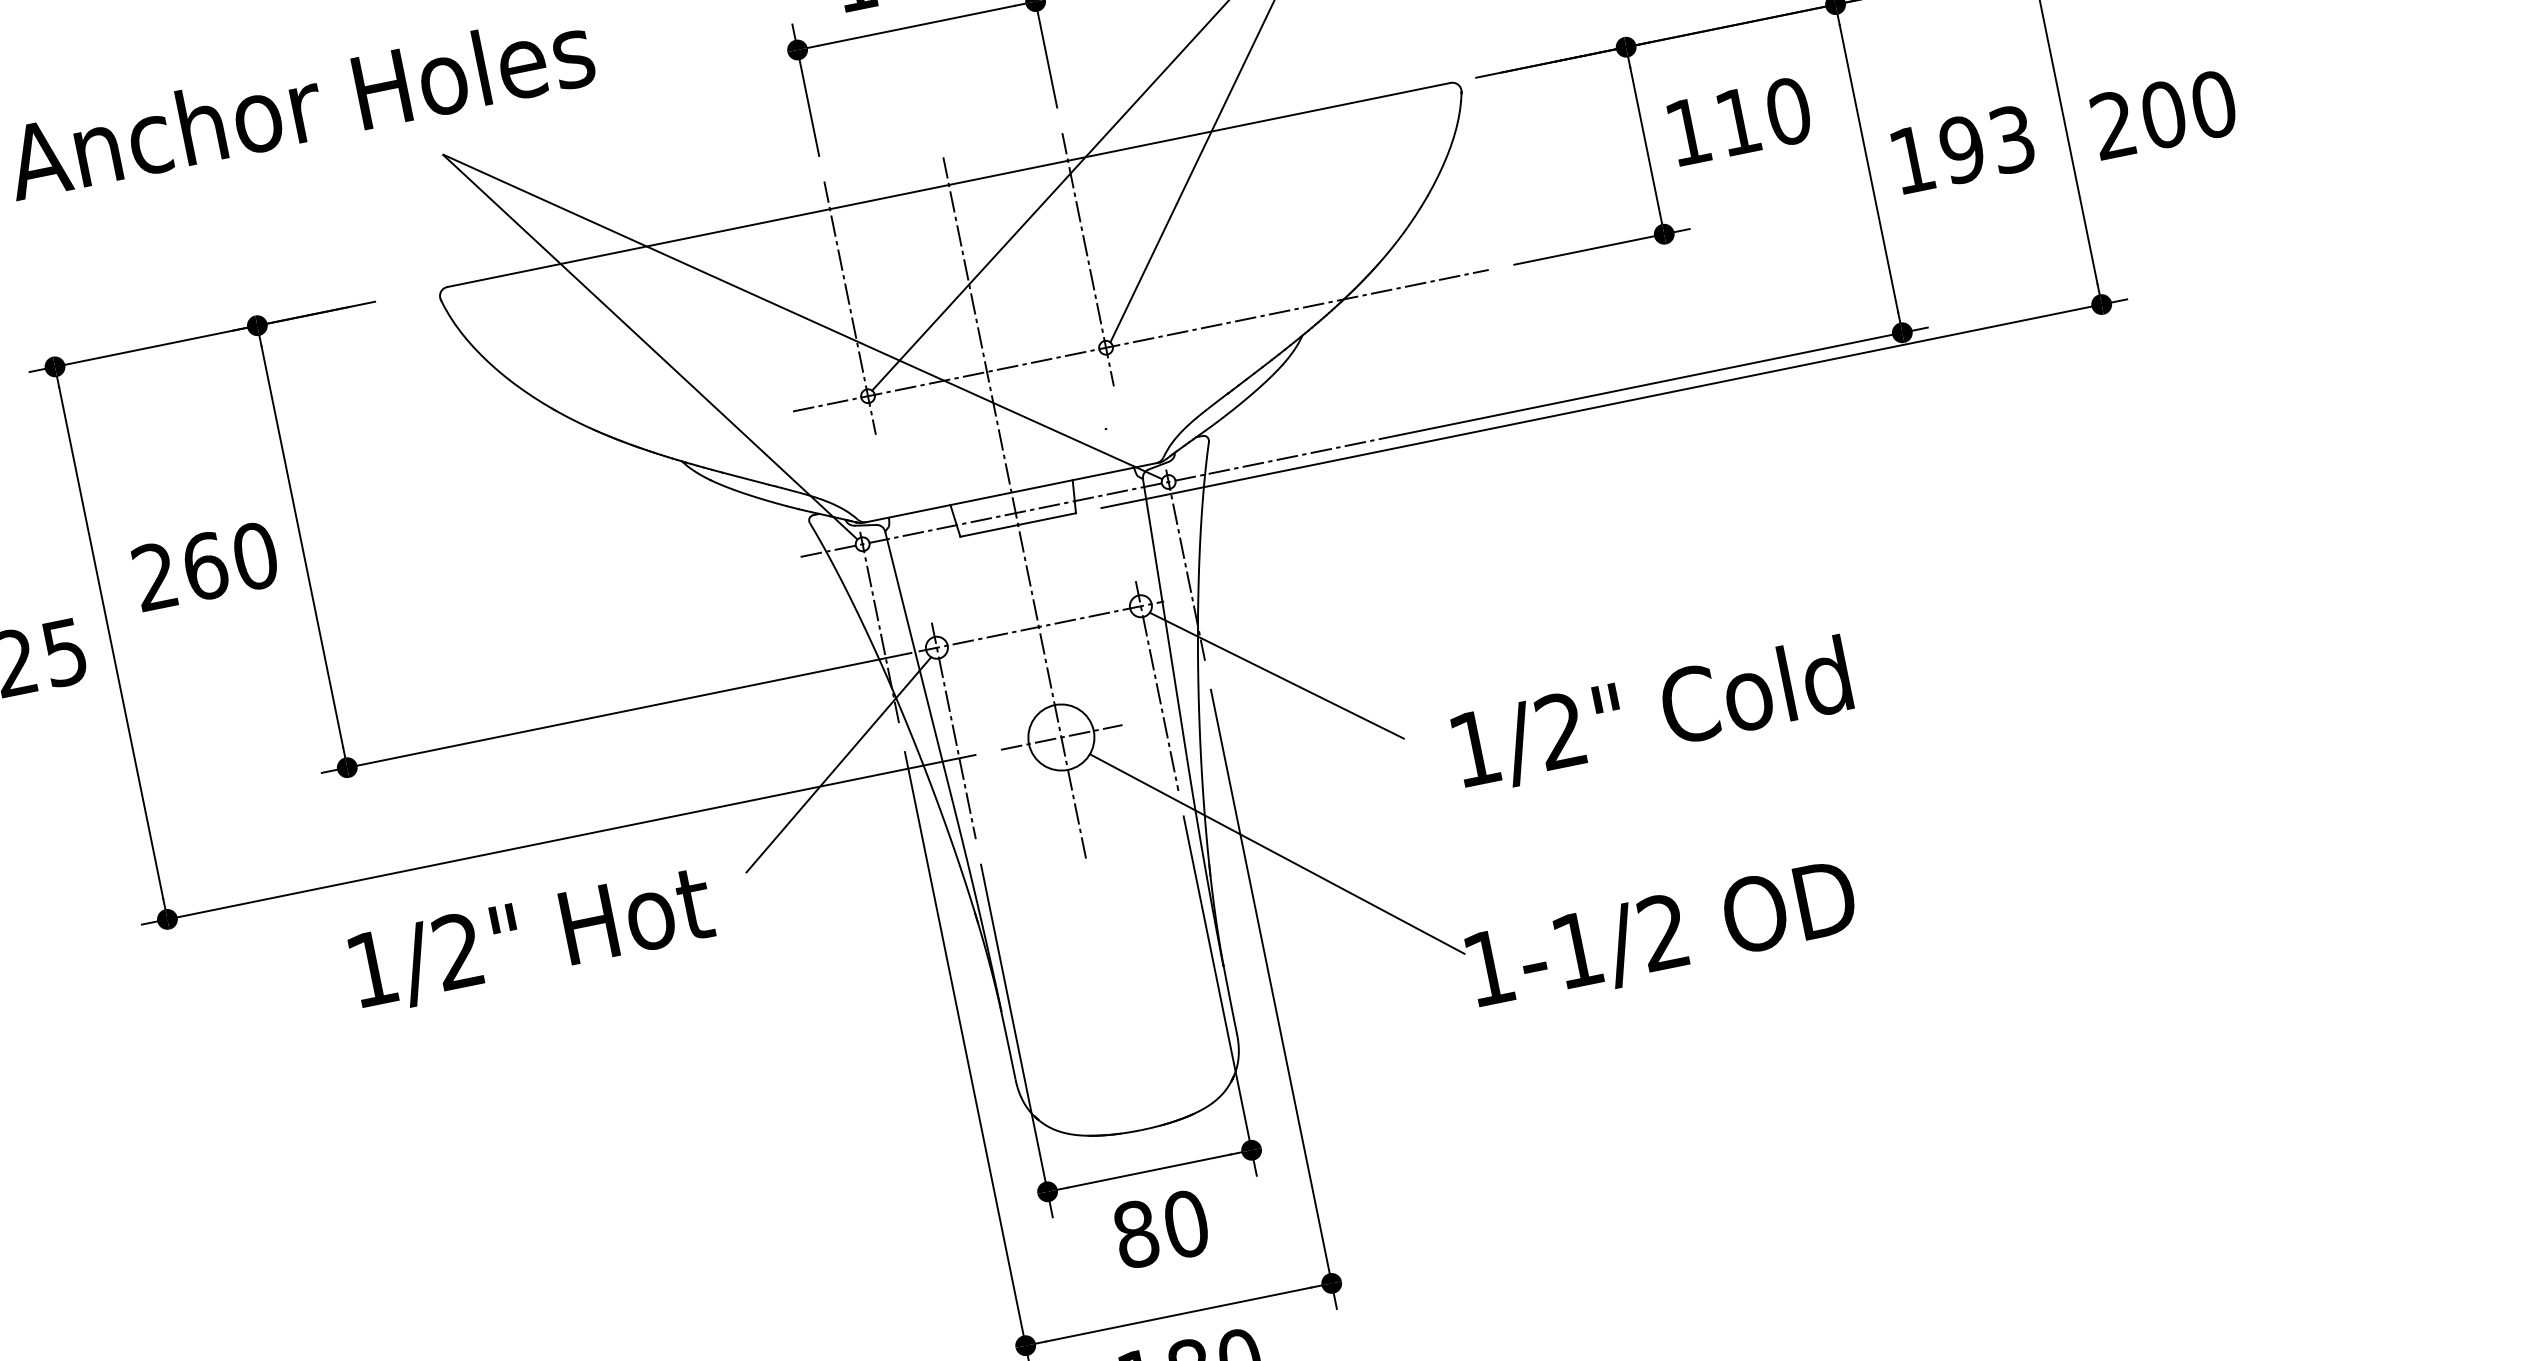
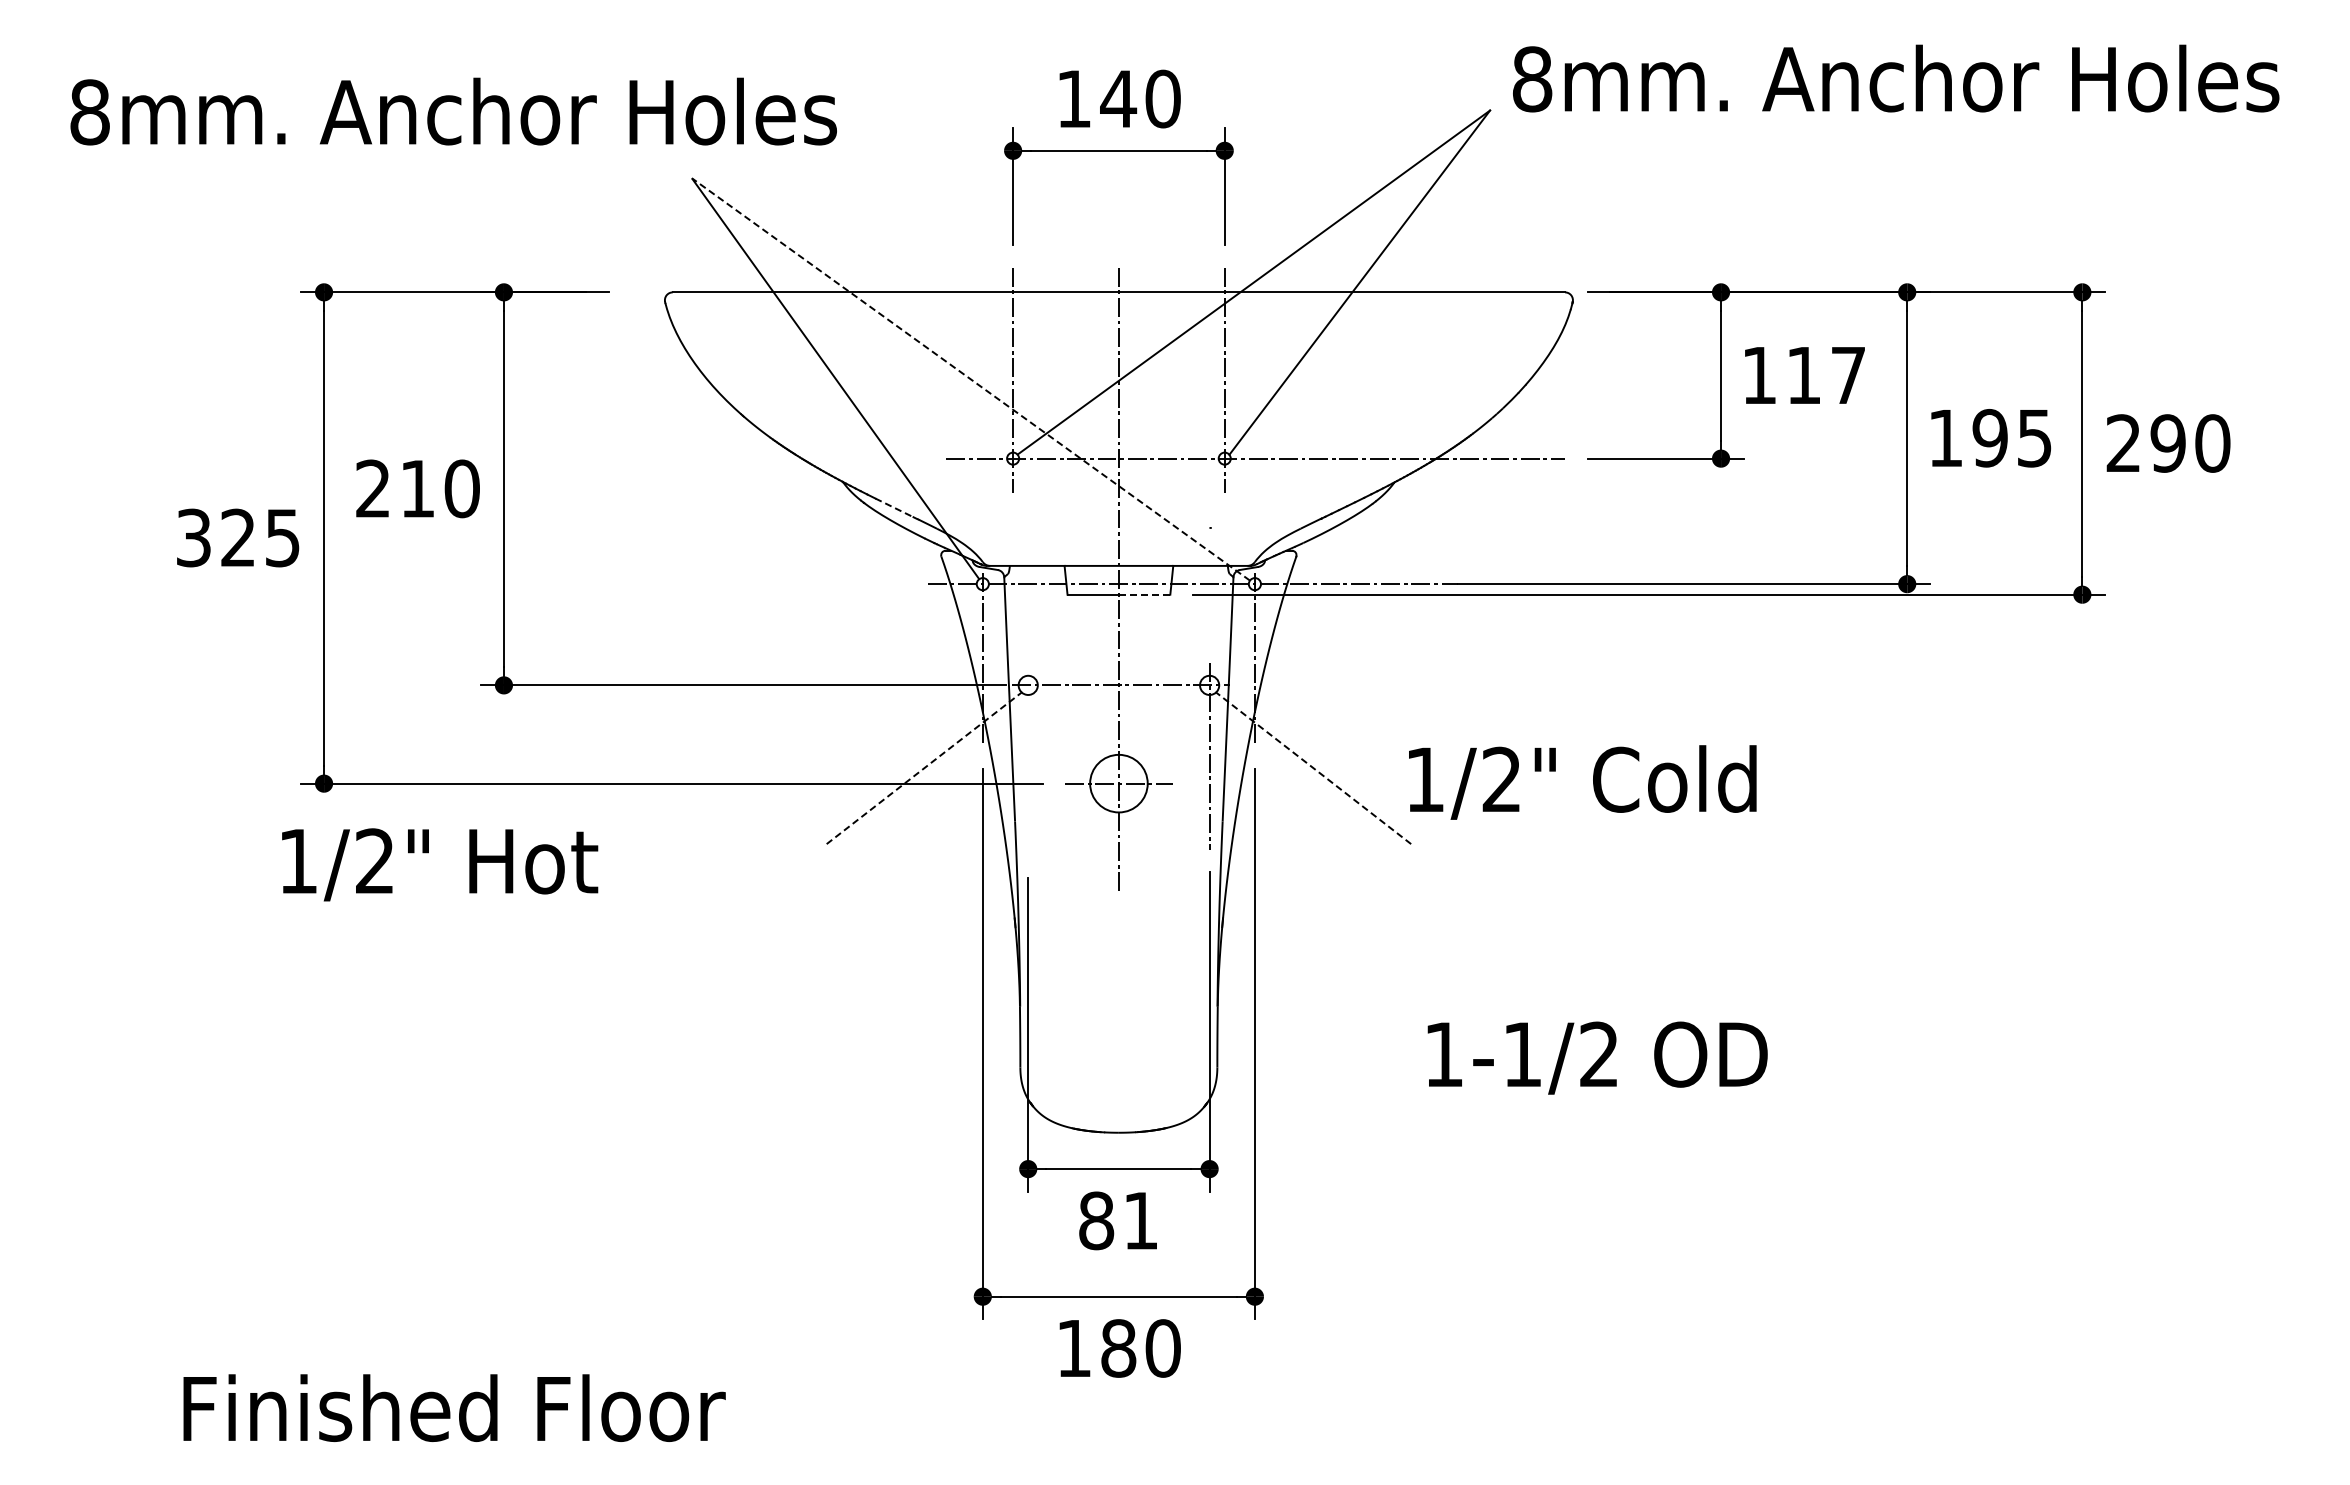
text: (1788, 111) -> (1848, 375), 110 -> 117
text: (2162, 115) -> (2167, 443), 200 -> 290
text: (2011, 138) -> (2034, 437), 193 -> 195
line: (801, 316) -> (970, 379), solid -> dashed
line: (745, 478) -> (894, 507), solid -> dashed
line: (1046, 518) -> (1144, 594), solid -> dashed
text: (204, 566) -> (417, 488), 260 -> 210
line: (1276, 675) -> (1313, 768), solid -> dashed
text: (1652, 715) -> (1582, 782), moved
line: (954, 731) -> (1028, 759), removed
line: (839, 764) -> (924, 768), solid -> dashed
line: (1276, 854) -> (1282, 920), removed
text: (532, 939) -> (440, 864), moved
text: (1185, 1223) -> (1140, 1220), 80 -> 81

